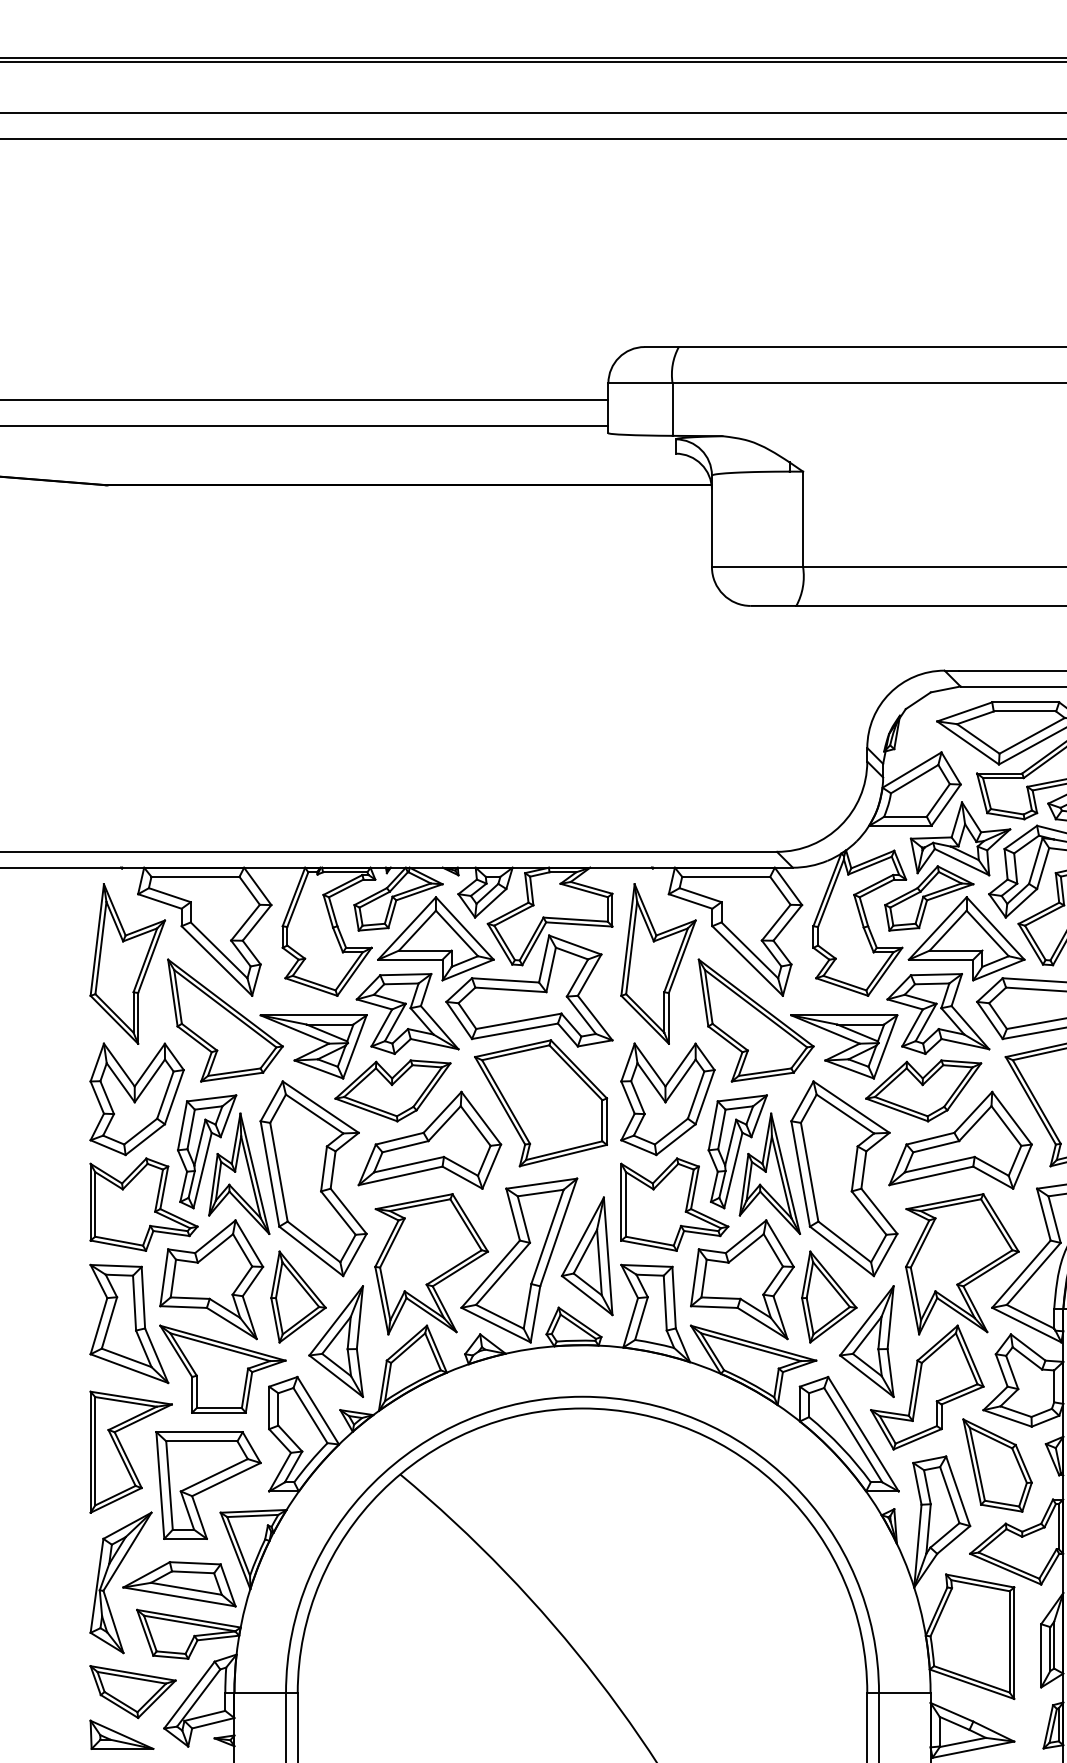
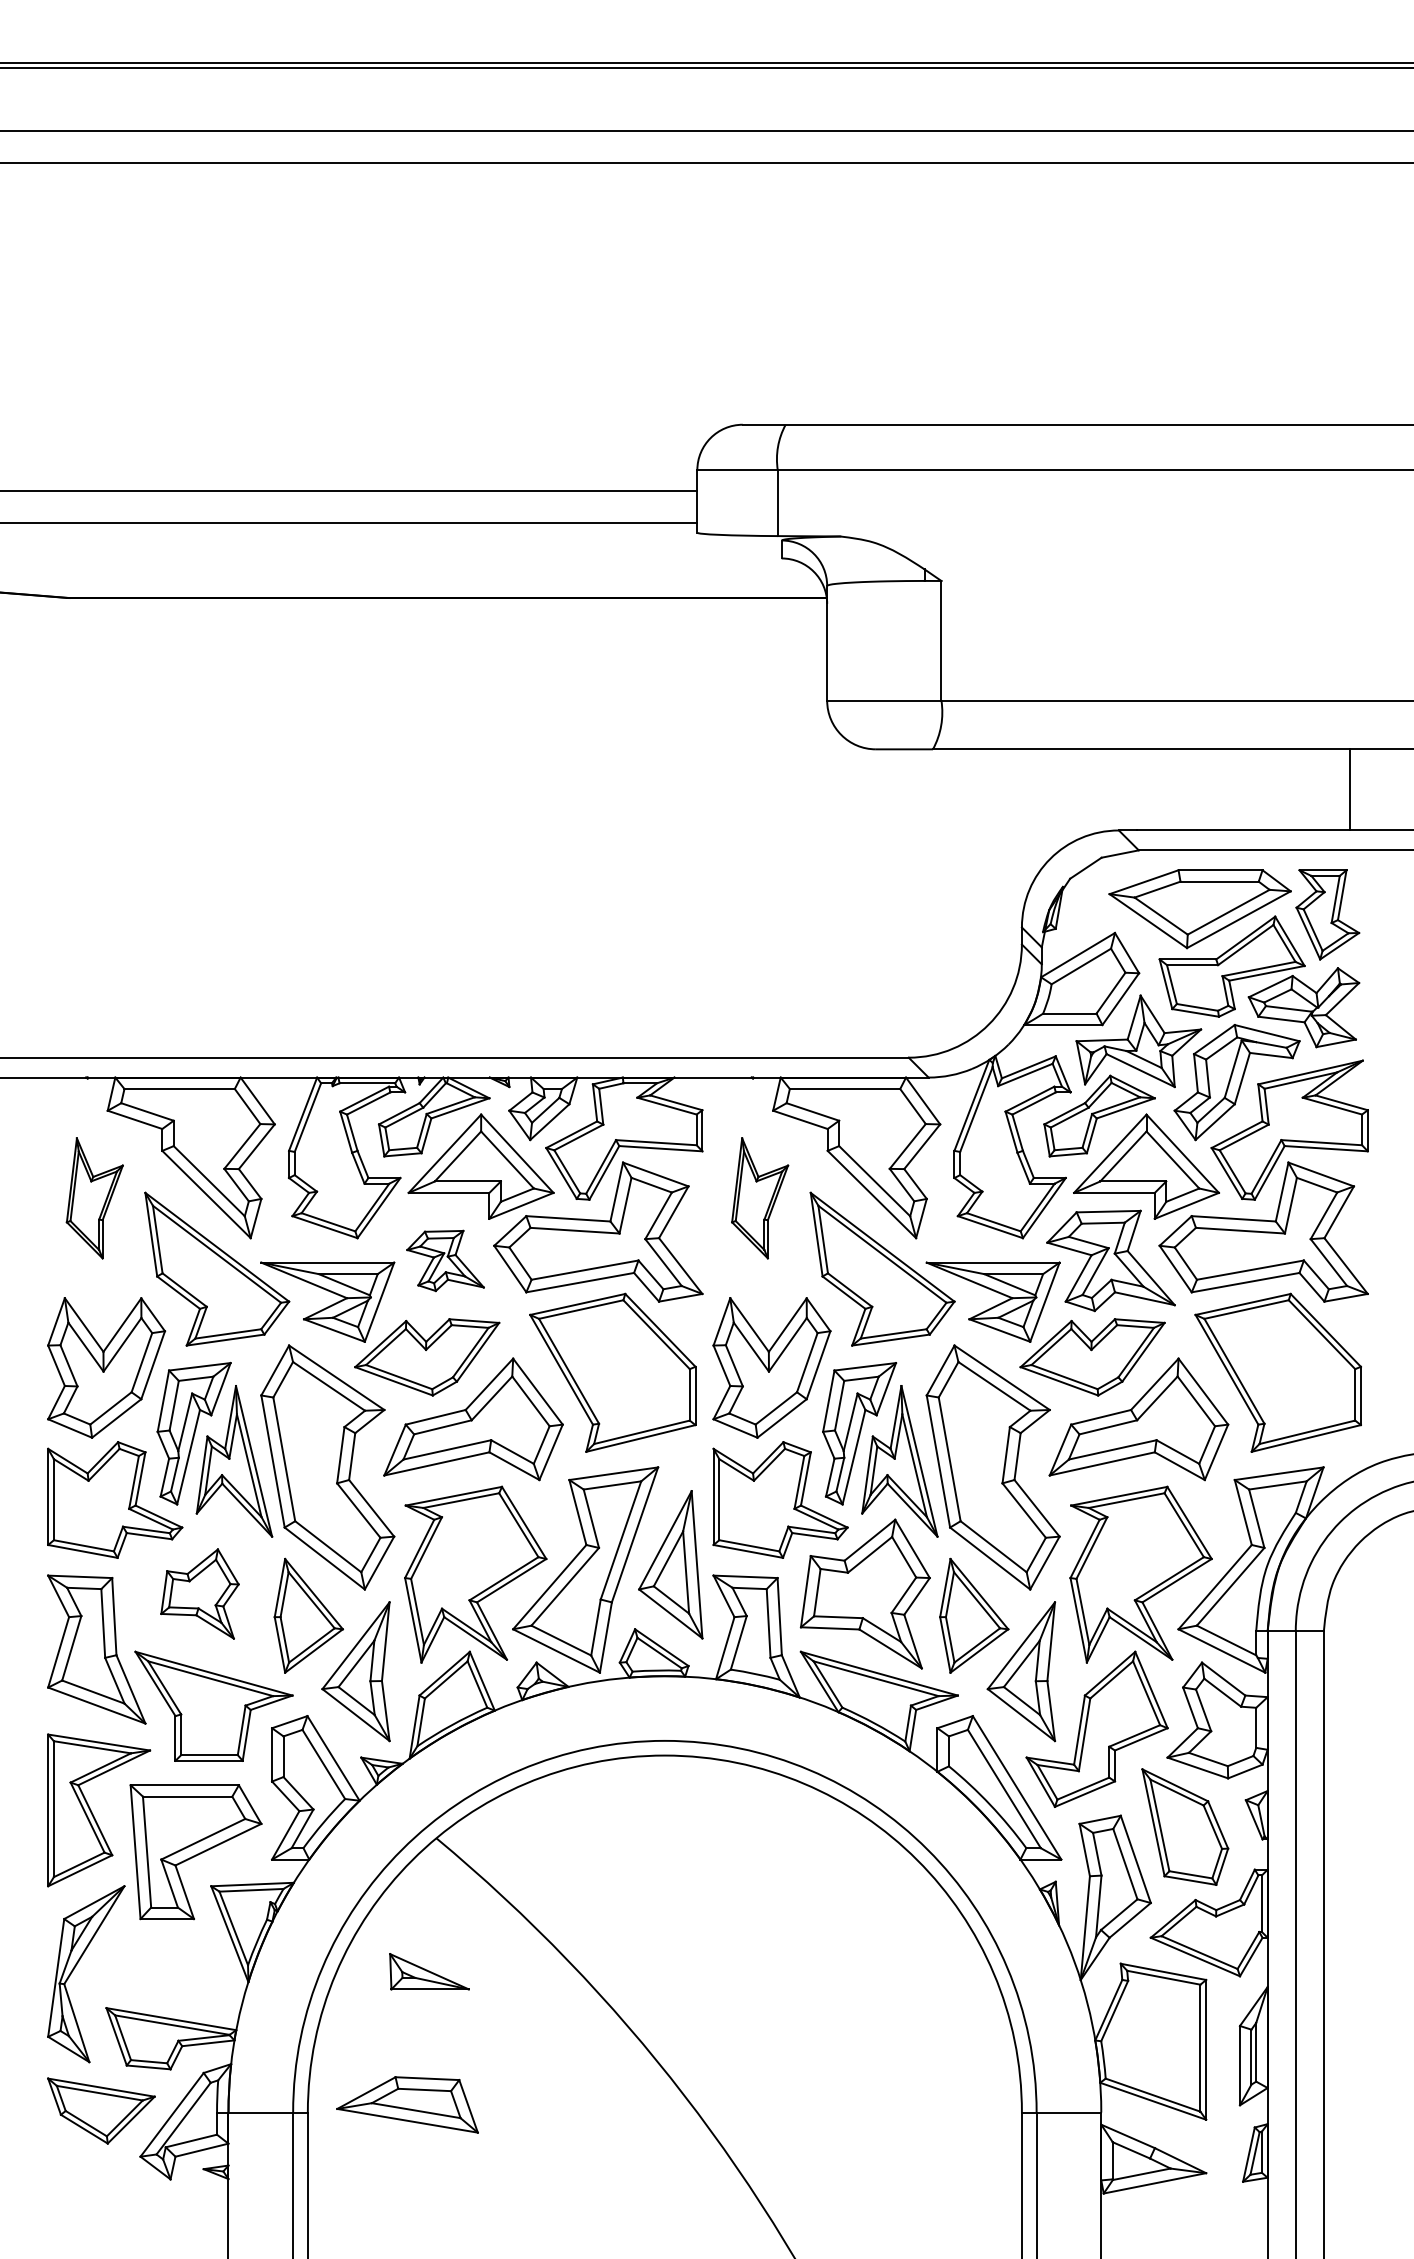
part: (127, 964) -> (94, 1198), size x0.6
part: (657, 964) -> (759, 1198), size x0.6
part: (407, 1013) -> (445, 1260), size x0.6
part: (211, 1279) -> (199, 1593), size x0.6
part: (179, 1583) -> (407, 2104), moved
part: (121, 1734) -> (429, 1971), moved

